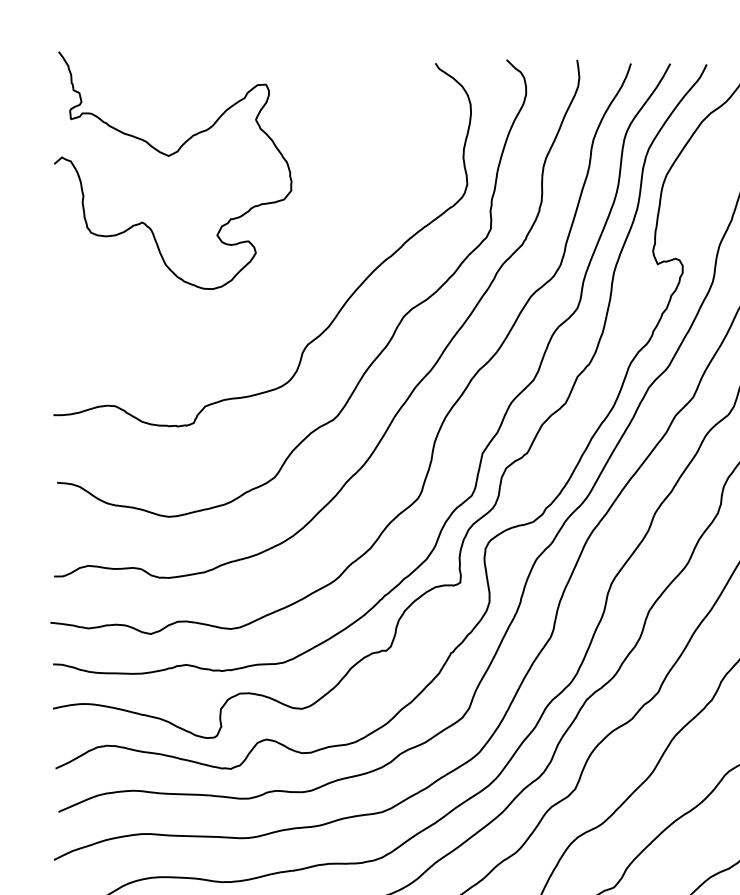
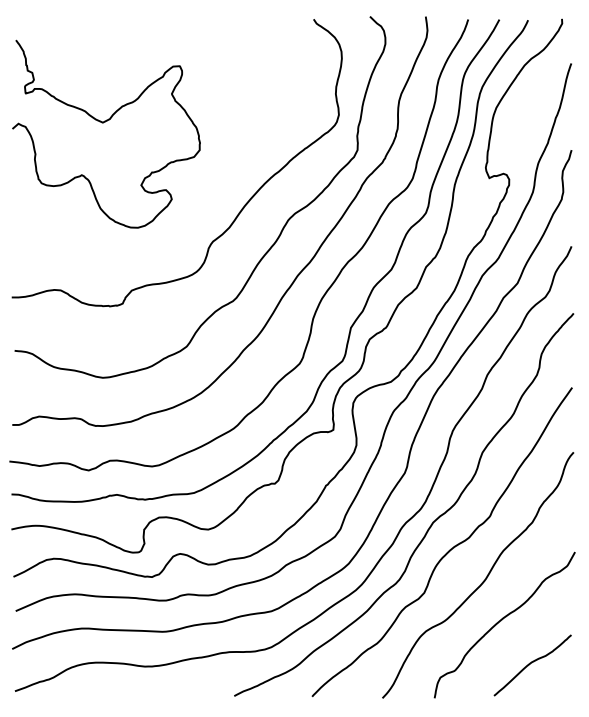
curve: (169, 157) -> (103, 123), moved

